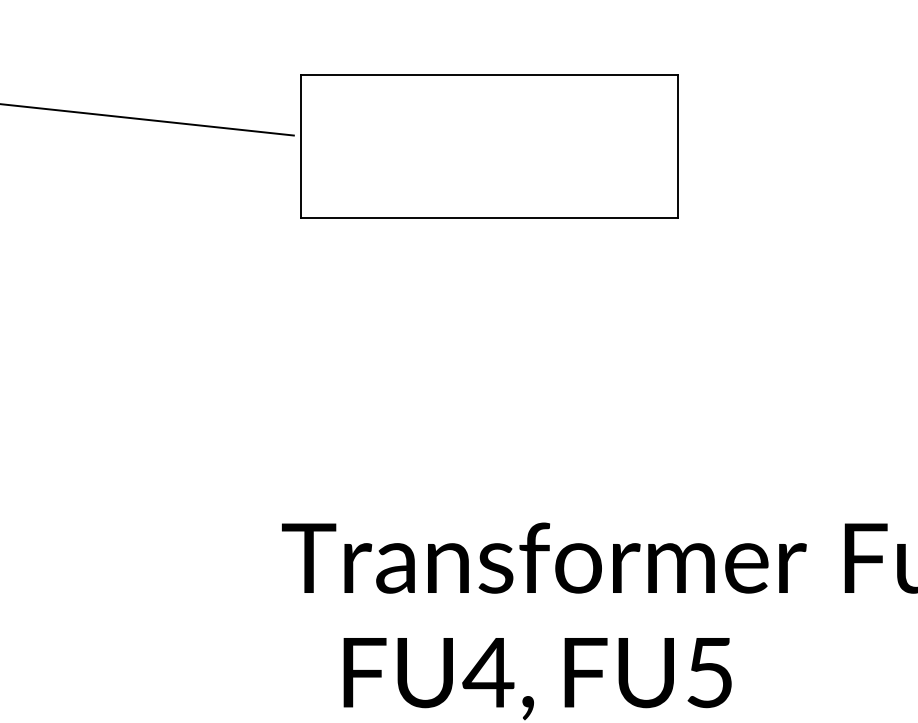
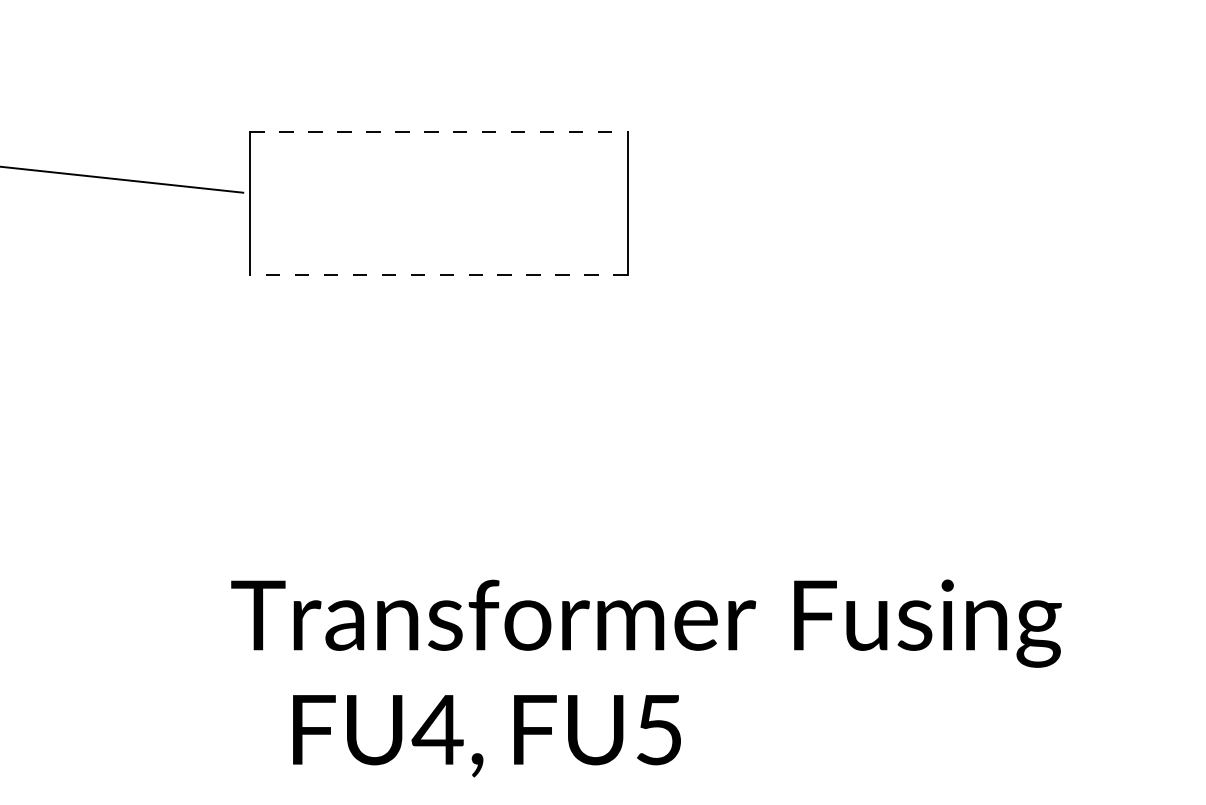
line: (490, 75) -> (439, 132), solid -> dashed
line: (490, 217) -> (439, 274), solid -> dashed

